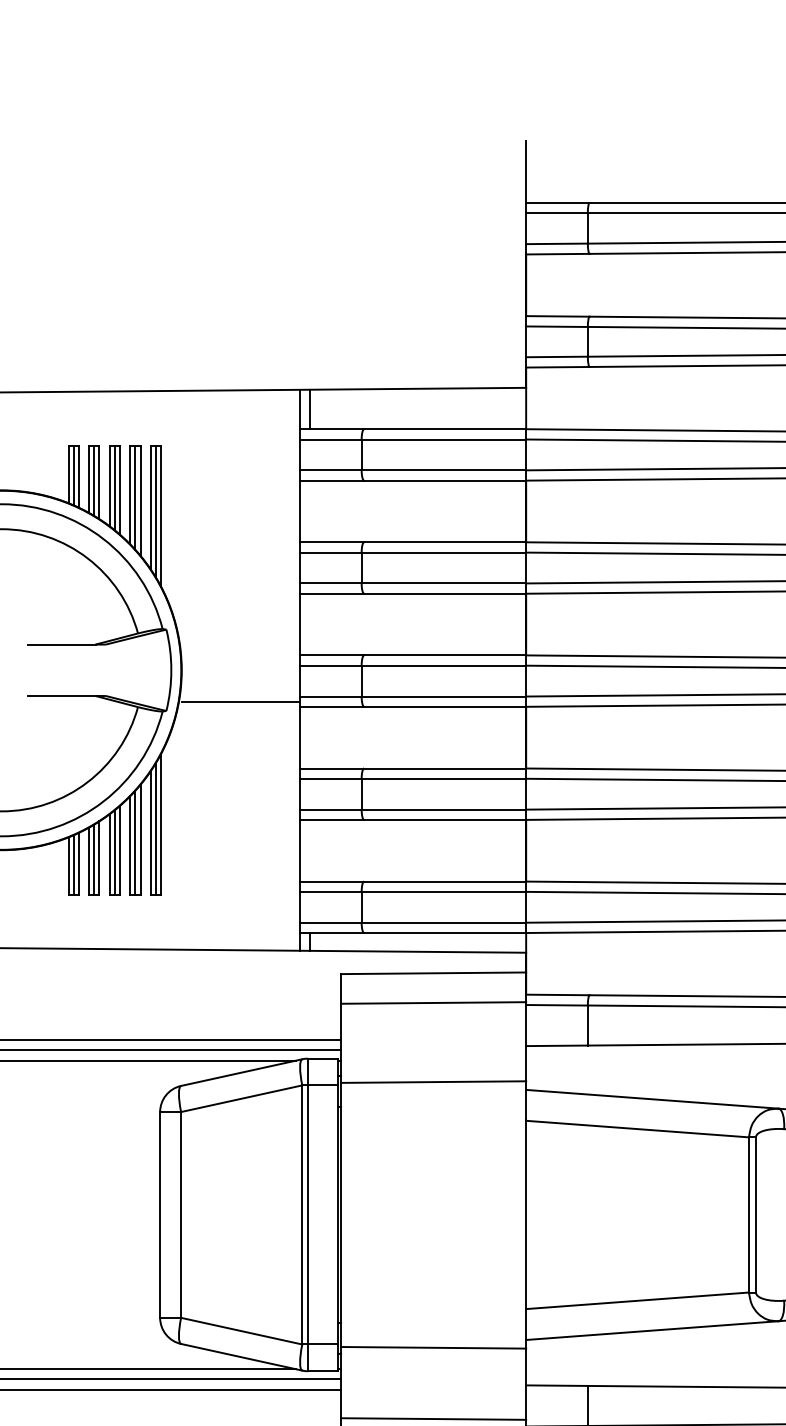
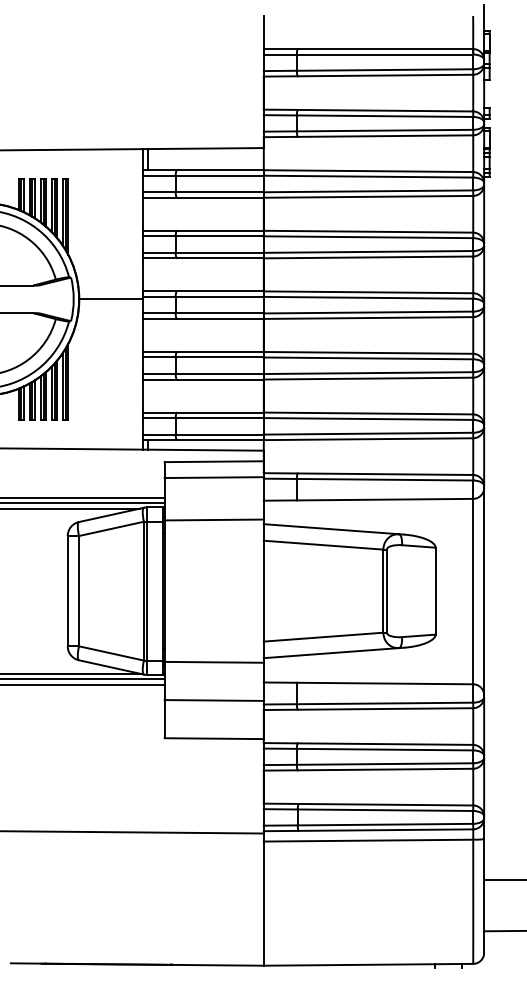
line: (239, 702) -> (110, 299), moved

